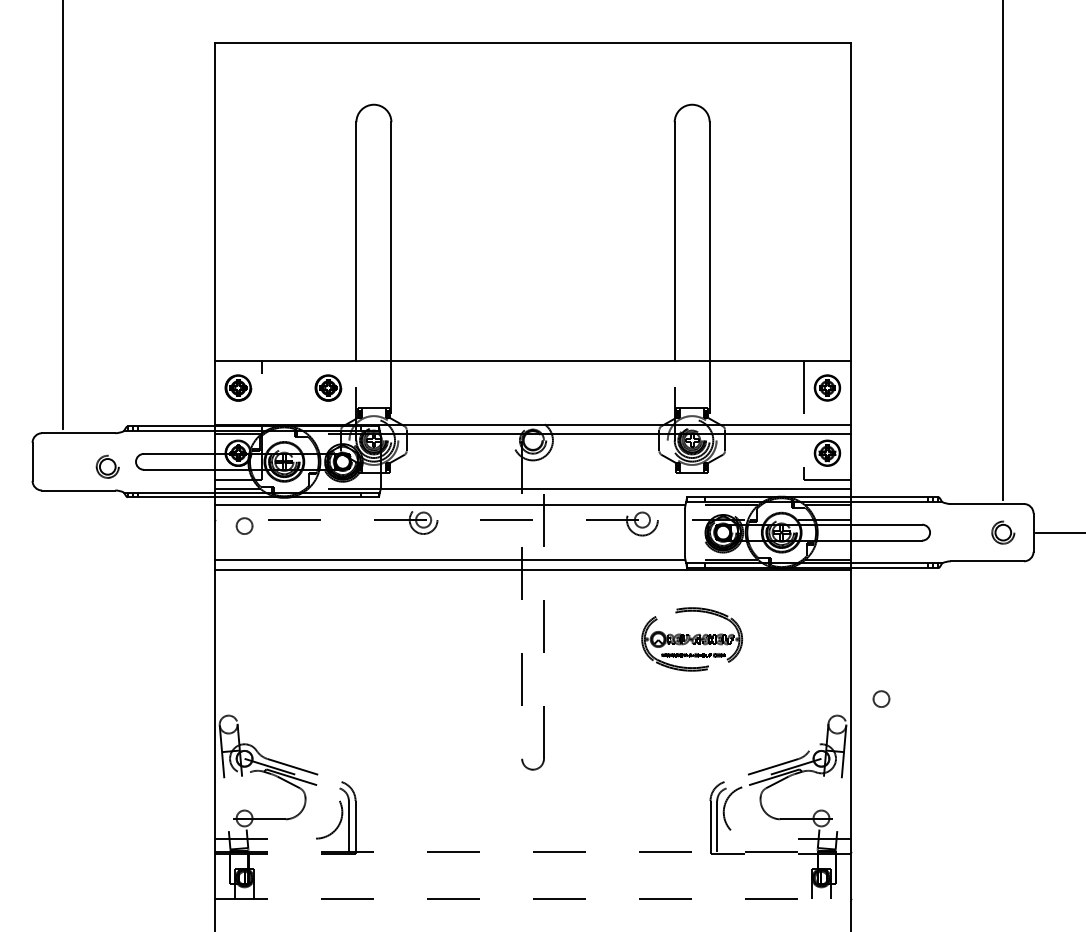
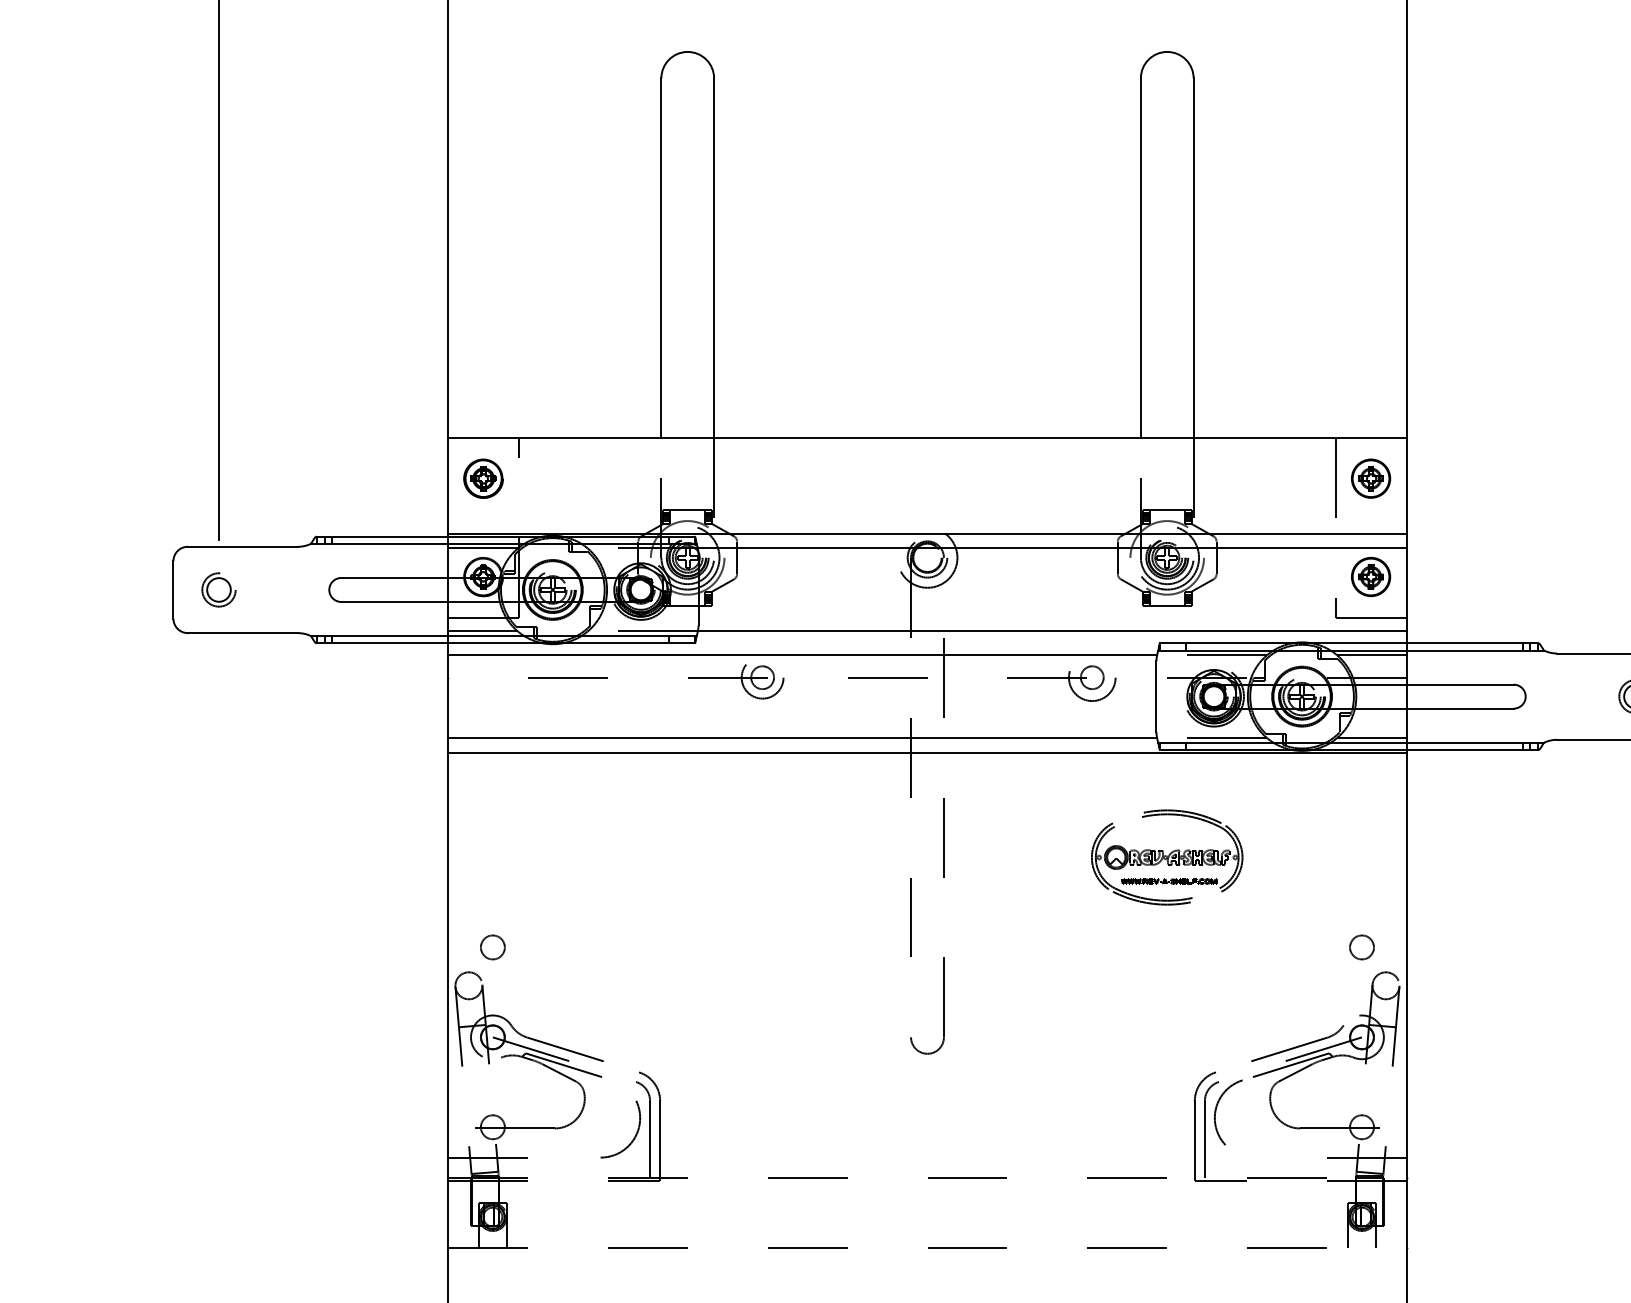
part: (328, 387) -> (619, 477), removed
part: (107, 466) -> (218, 589), moved
circle: (244, 525) -> (492, 946), moved
circle: (881, 698) -> (1362, 946), moved

